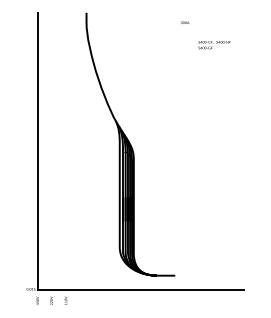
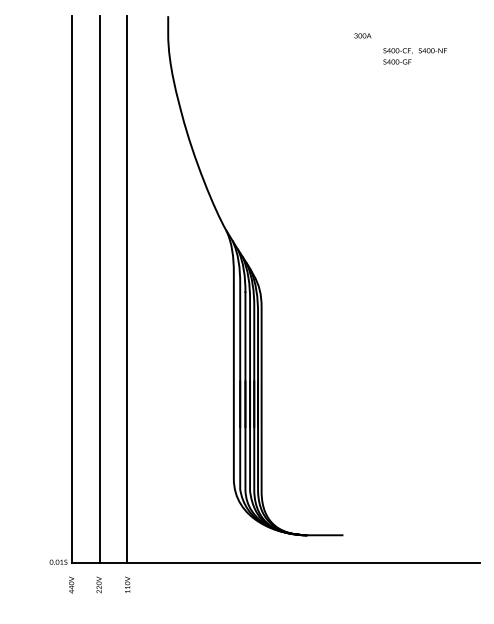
text: (214, 45) -> (414, 57), moved
line: (51, 150) -> (99, 288), added
line: (65, 150) -> (126, 288), added

